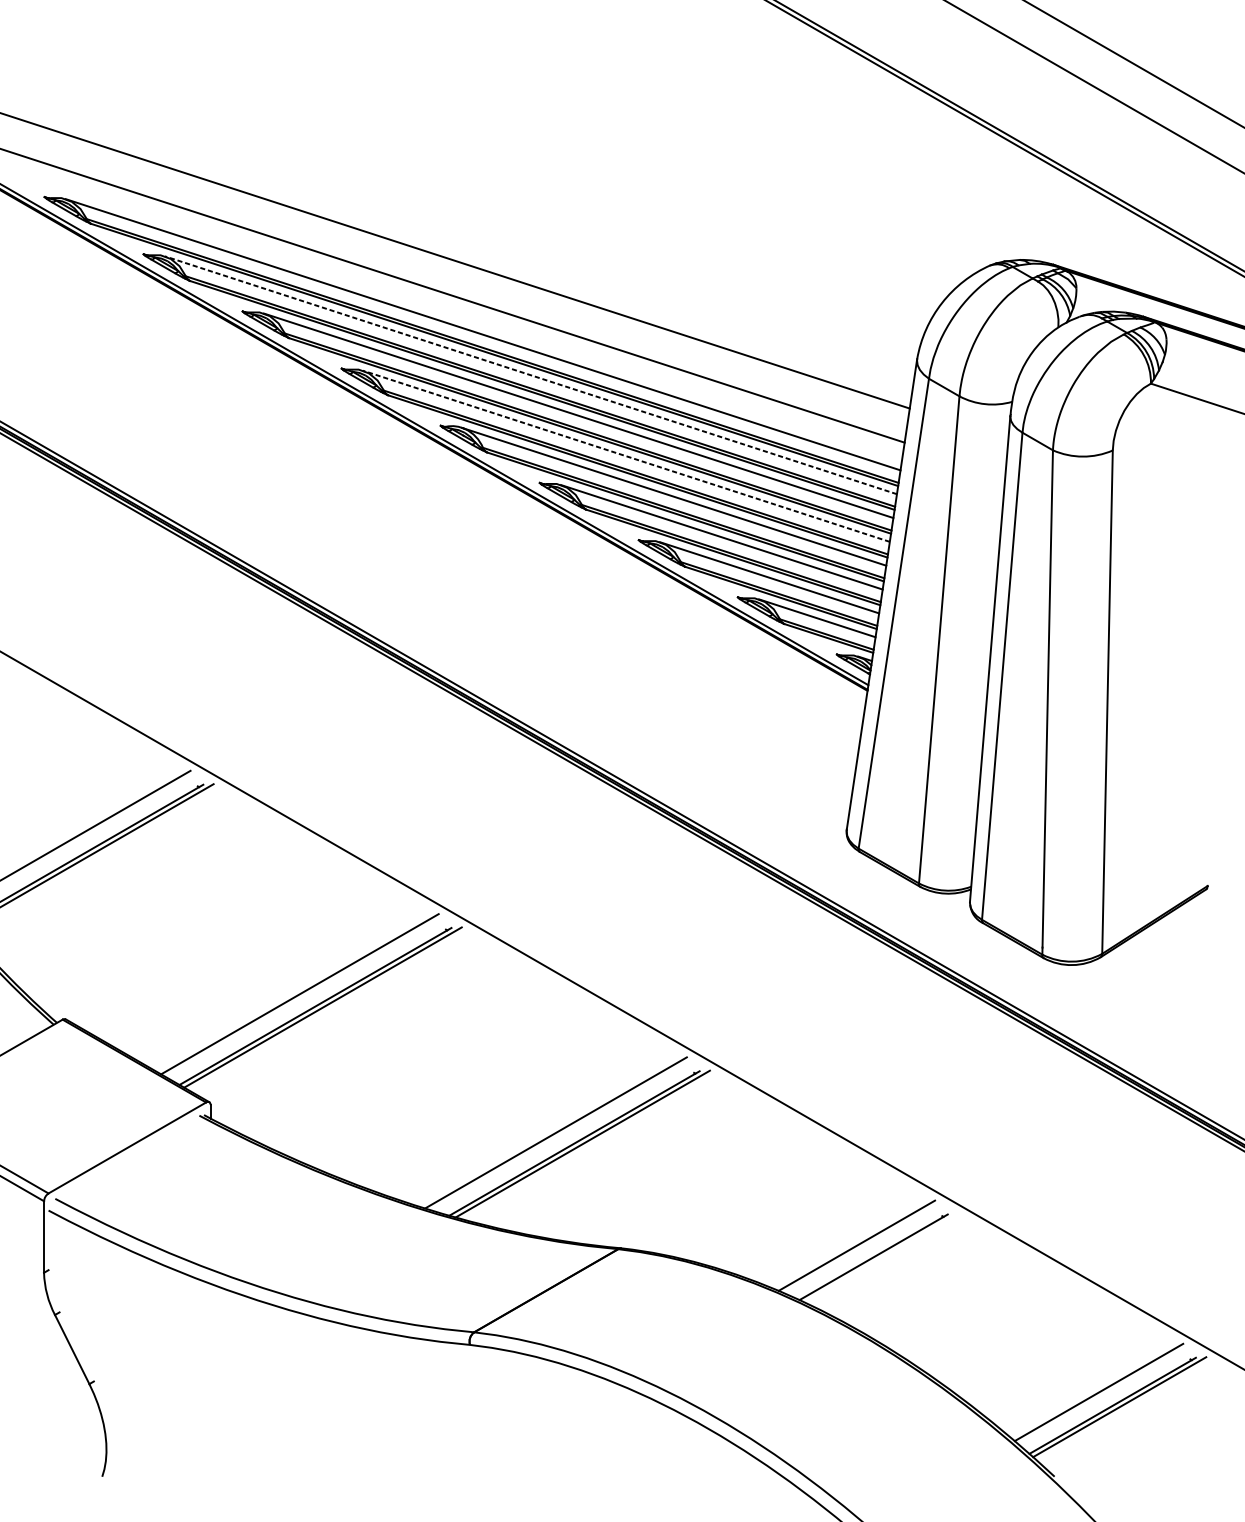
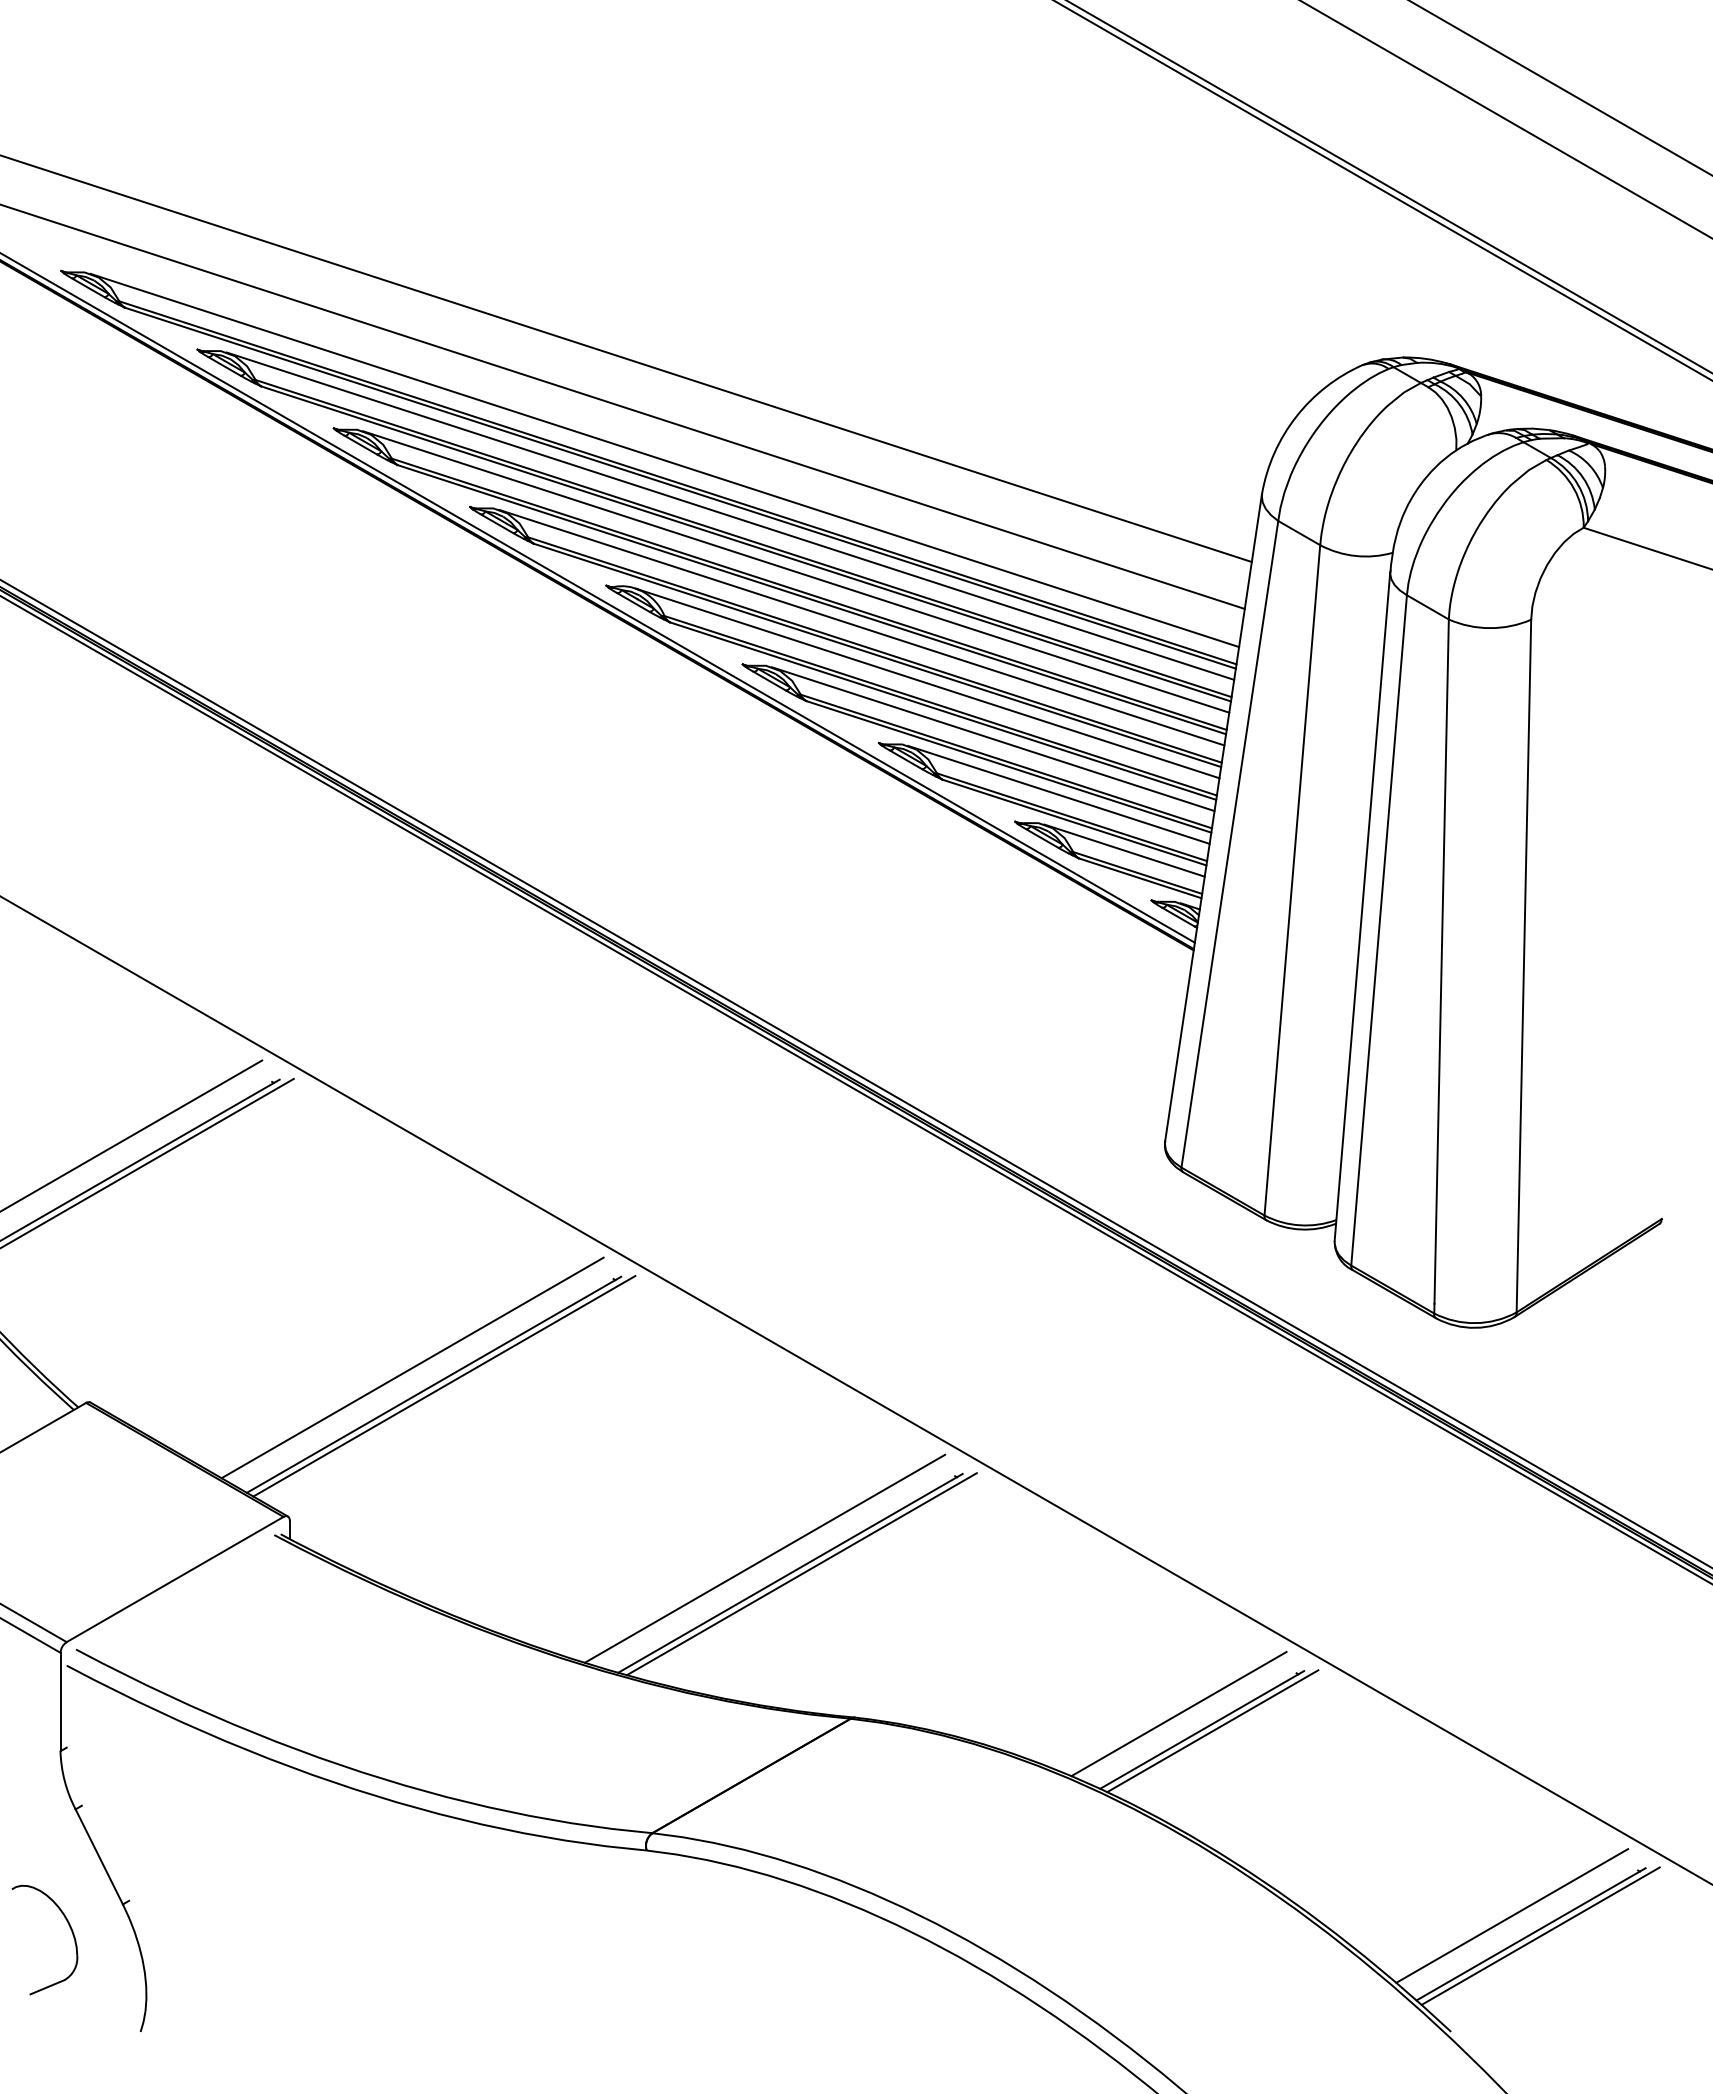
line: (530, 375) -> (730, 516), dashed -> solid
line: (626, 456) -> (861, 627), dashed -> solid
line: (881, 1258) -> (1212, 1731), added
part: (50, 1400) -> (69, 1927), added

